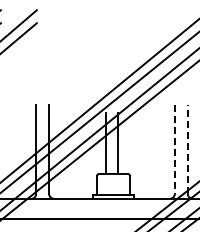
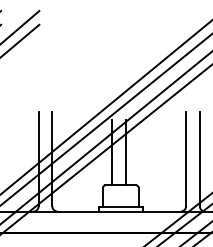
line: (187, 148) -> (199, 158), dashed -> solid
line: (174, 149) -> (185, 159), dashed -> solid

